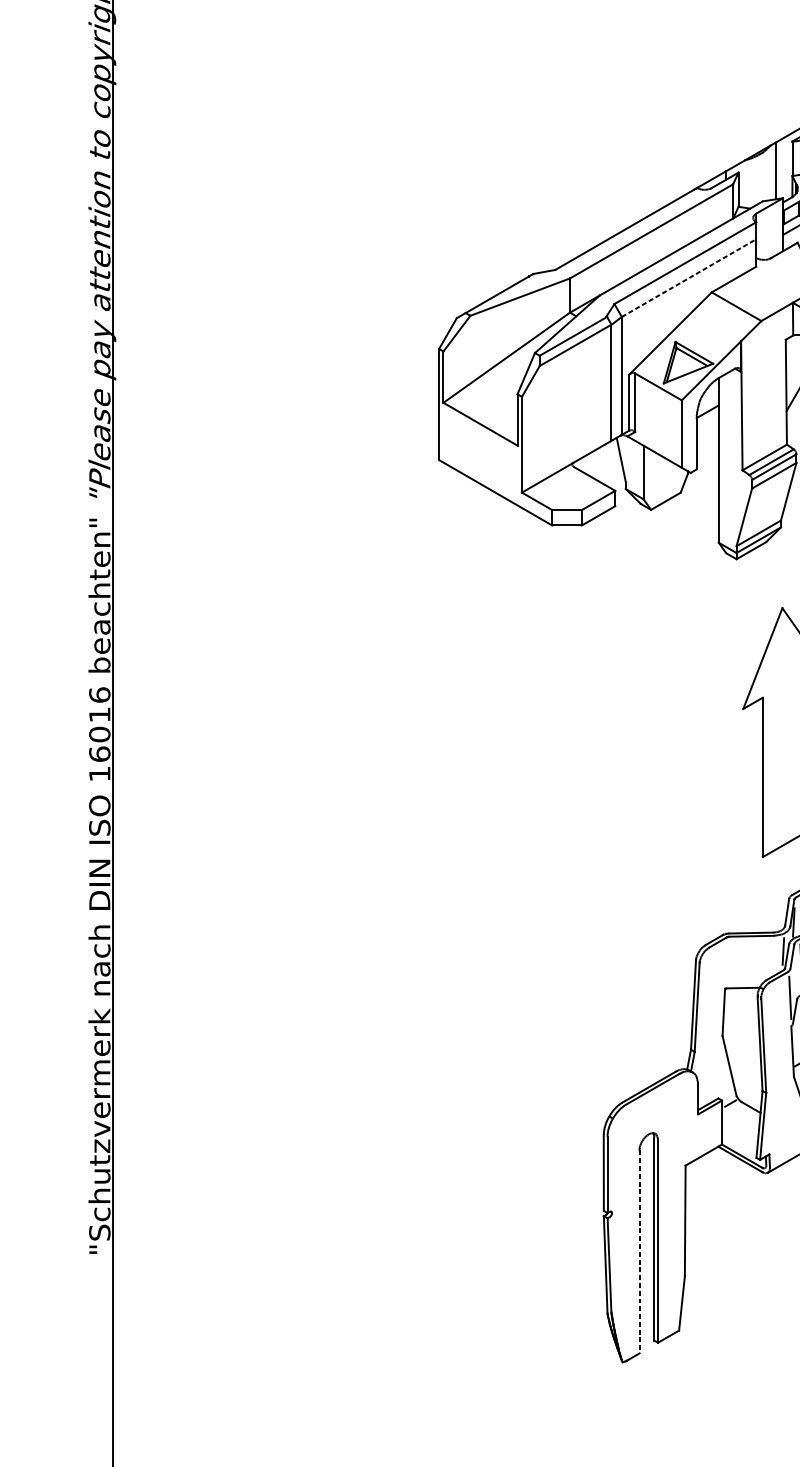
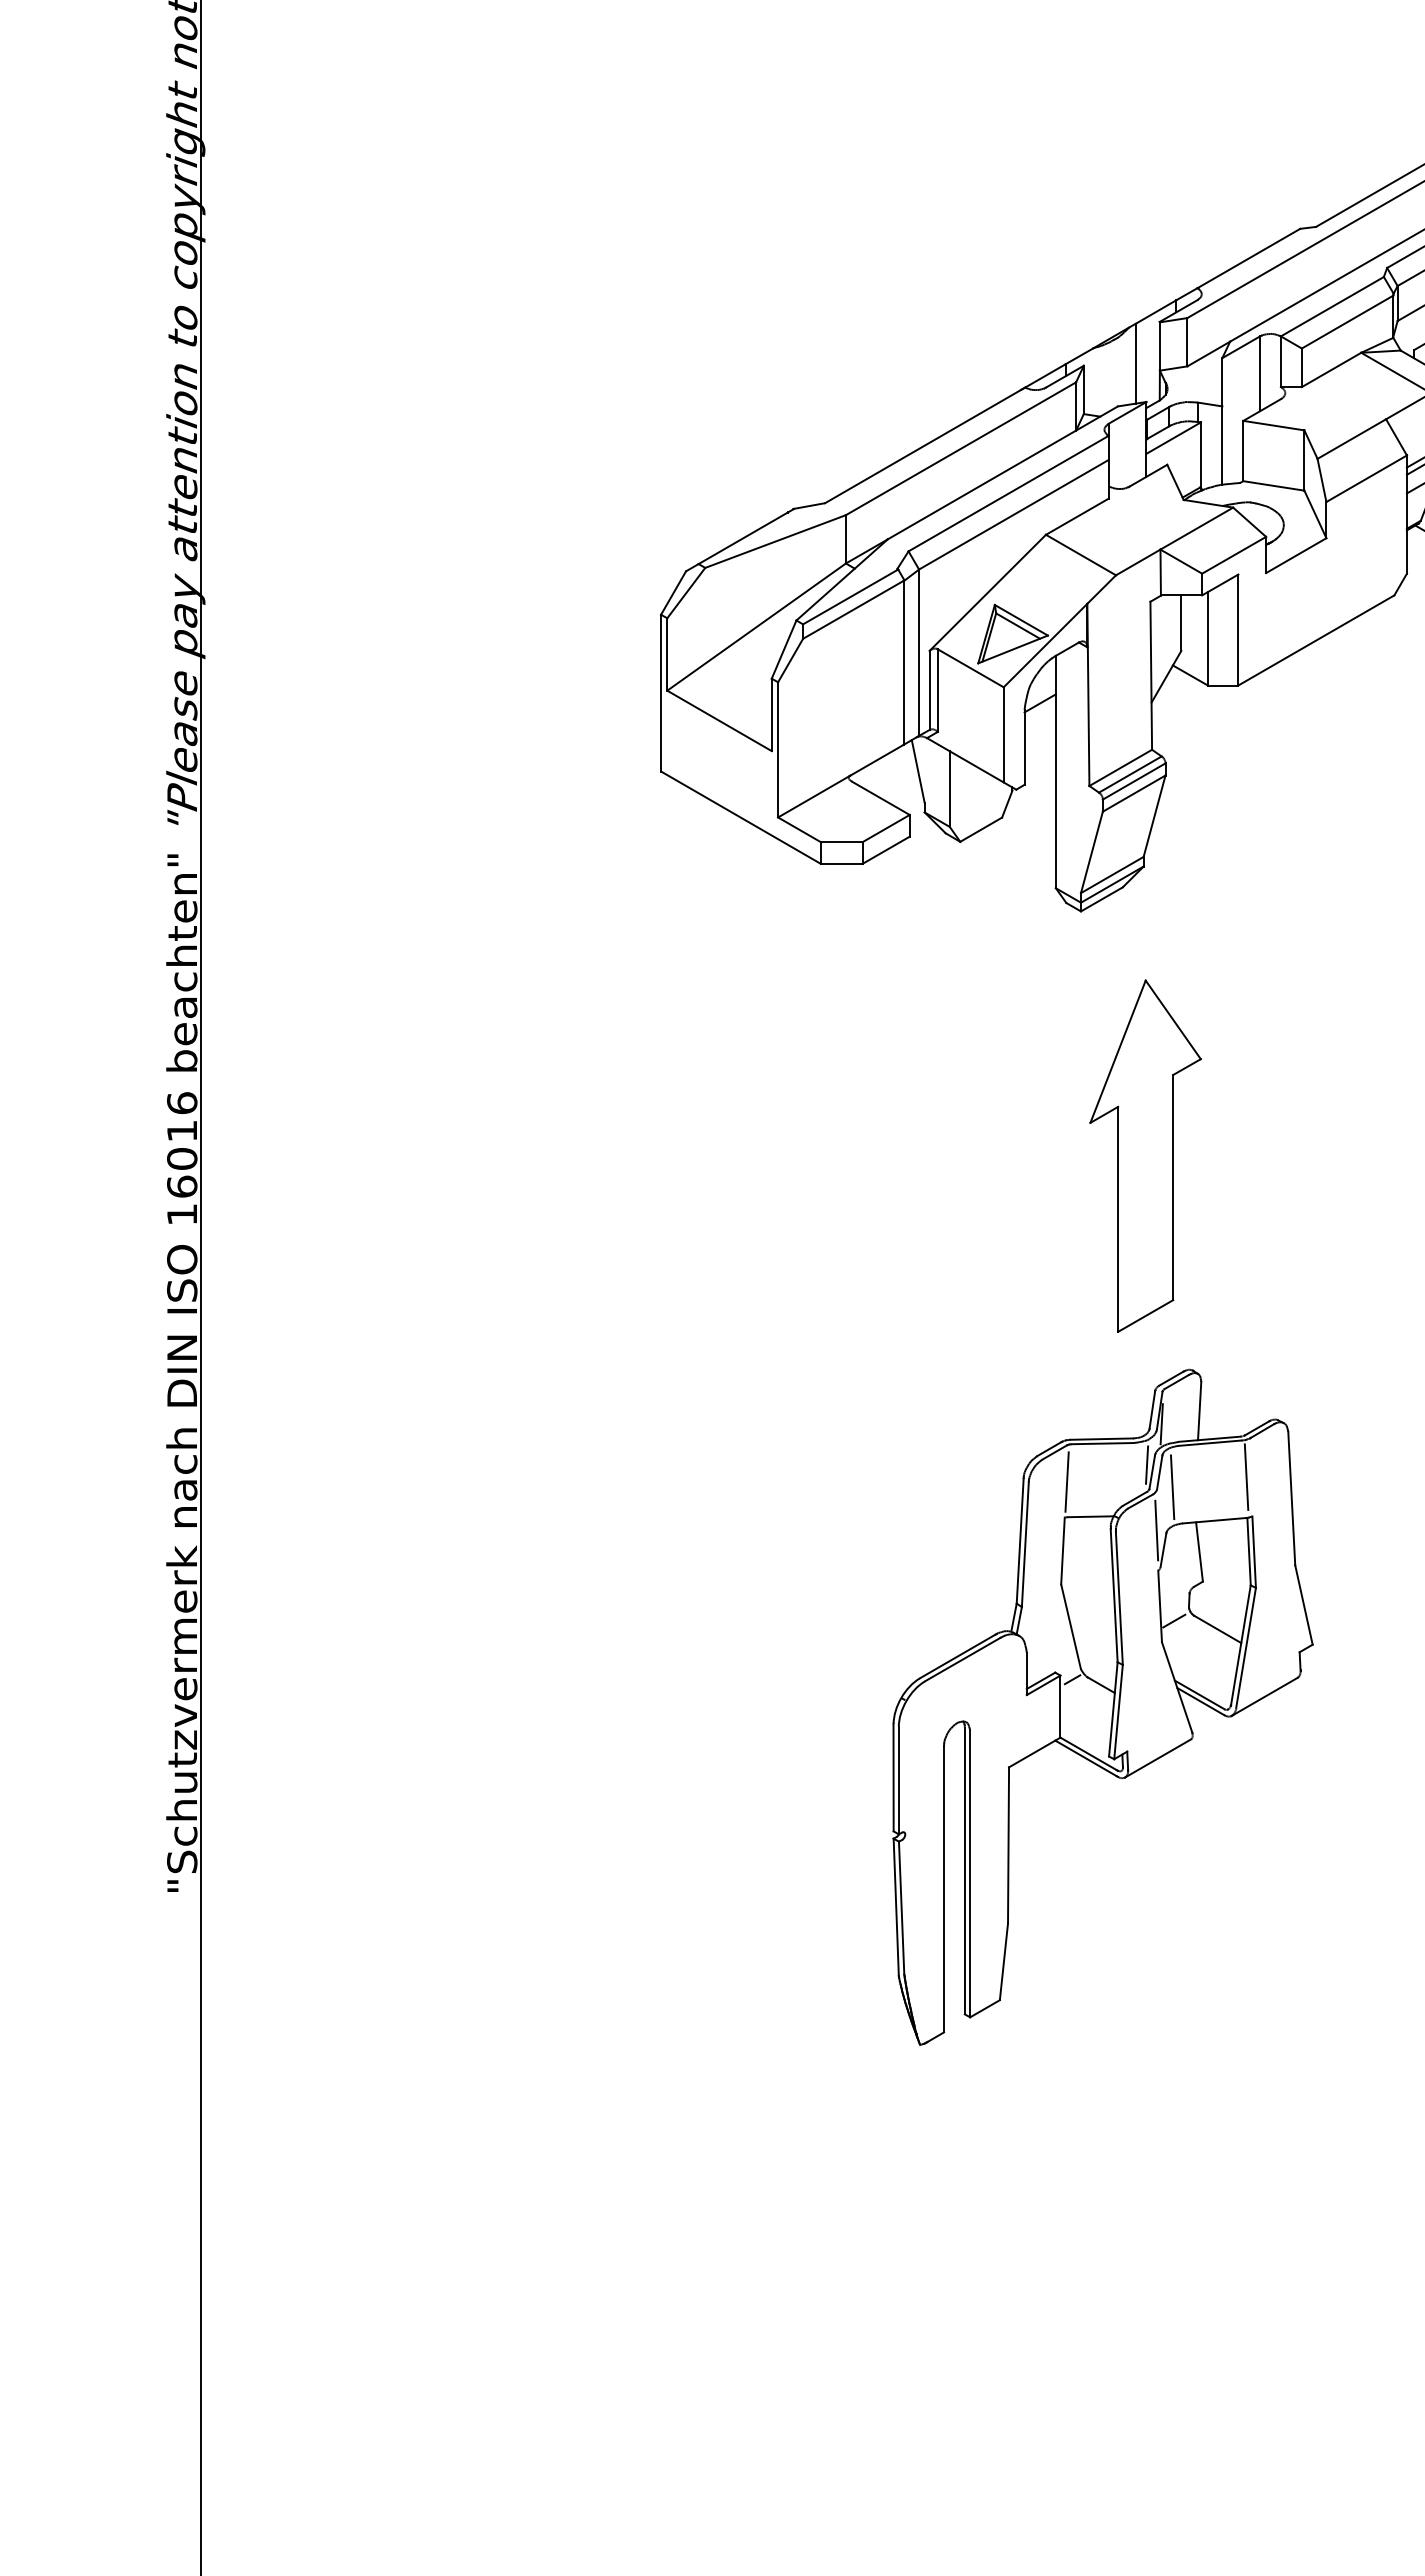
line: (688, 277) -> (1013, 514), dashed -> solid
line: (726, 963) -> (1066, 1481), added
line: (639, 1252) -> (944, 1889), dashed -> solid

